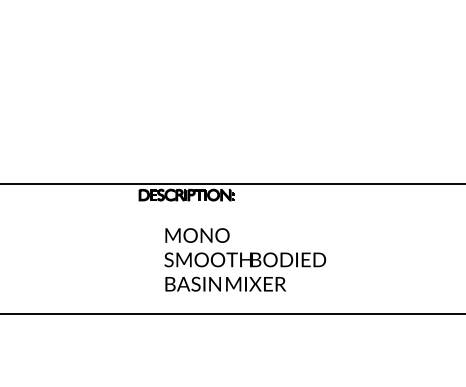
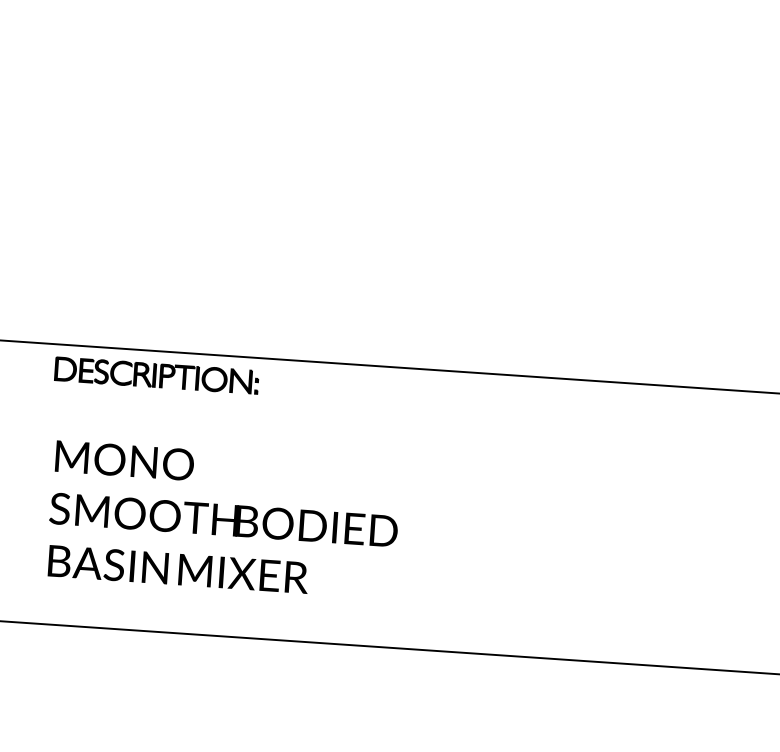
text: (245, 259) -> (224, 519), moved

